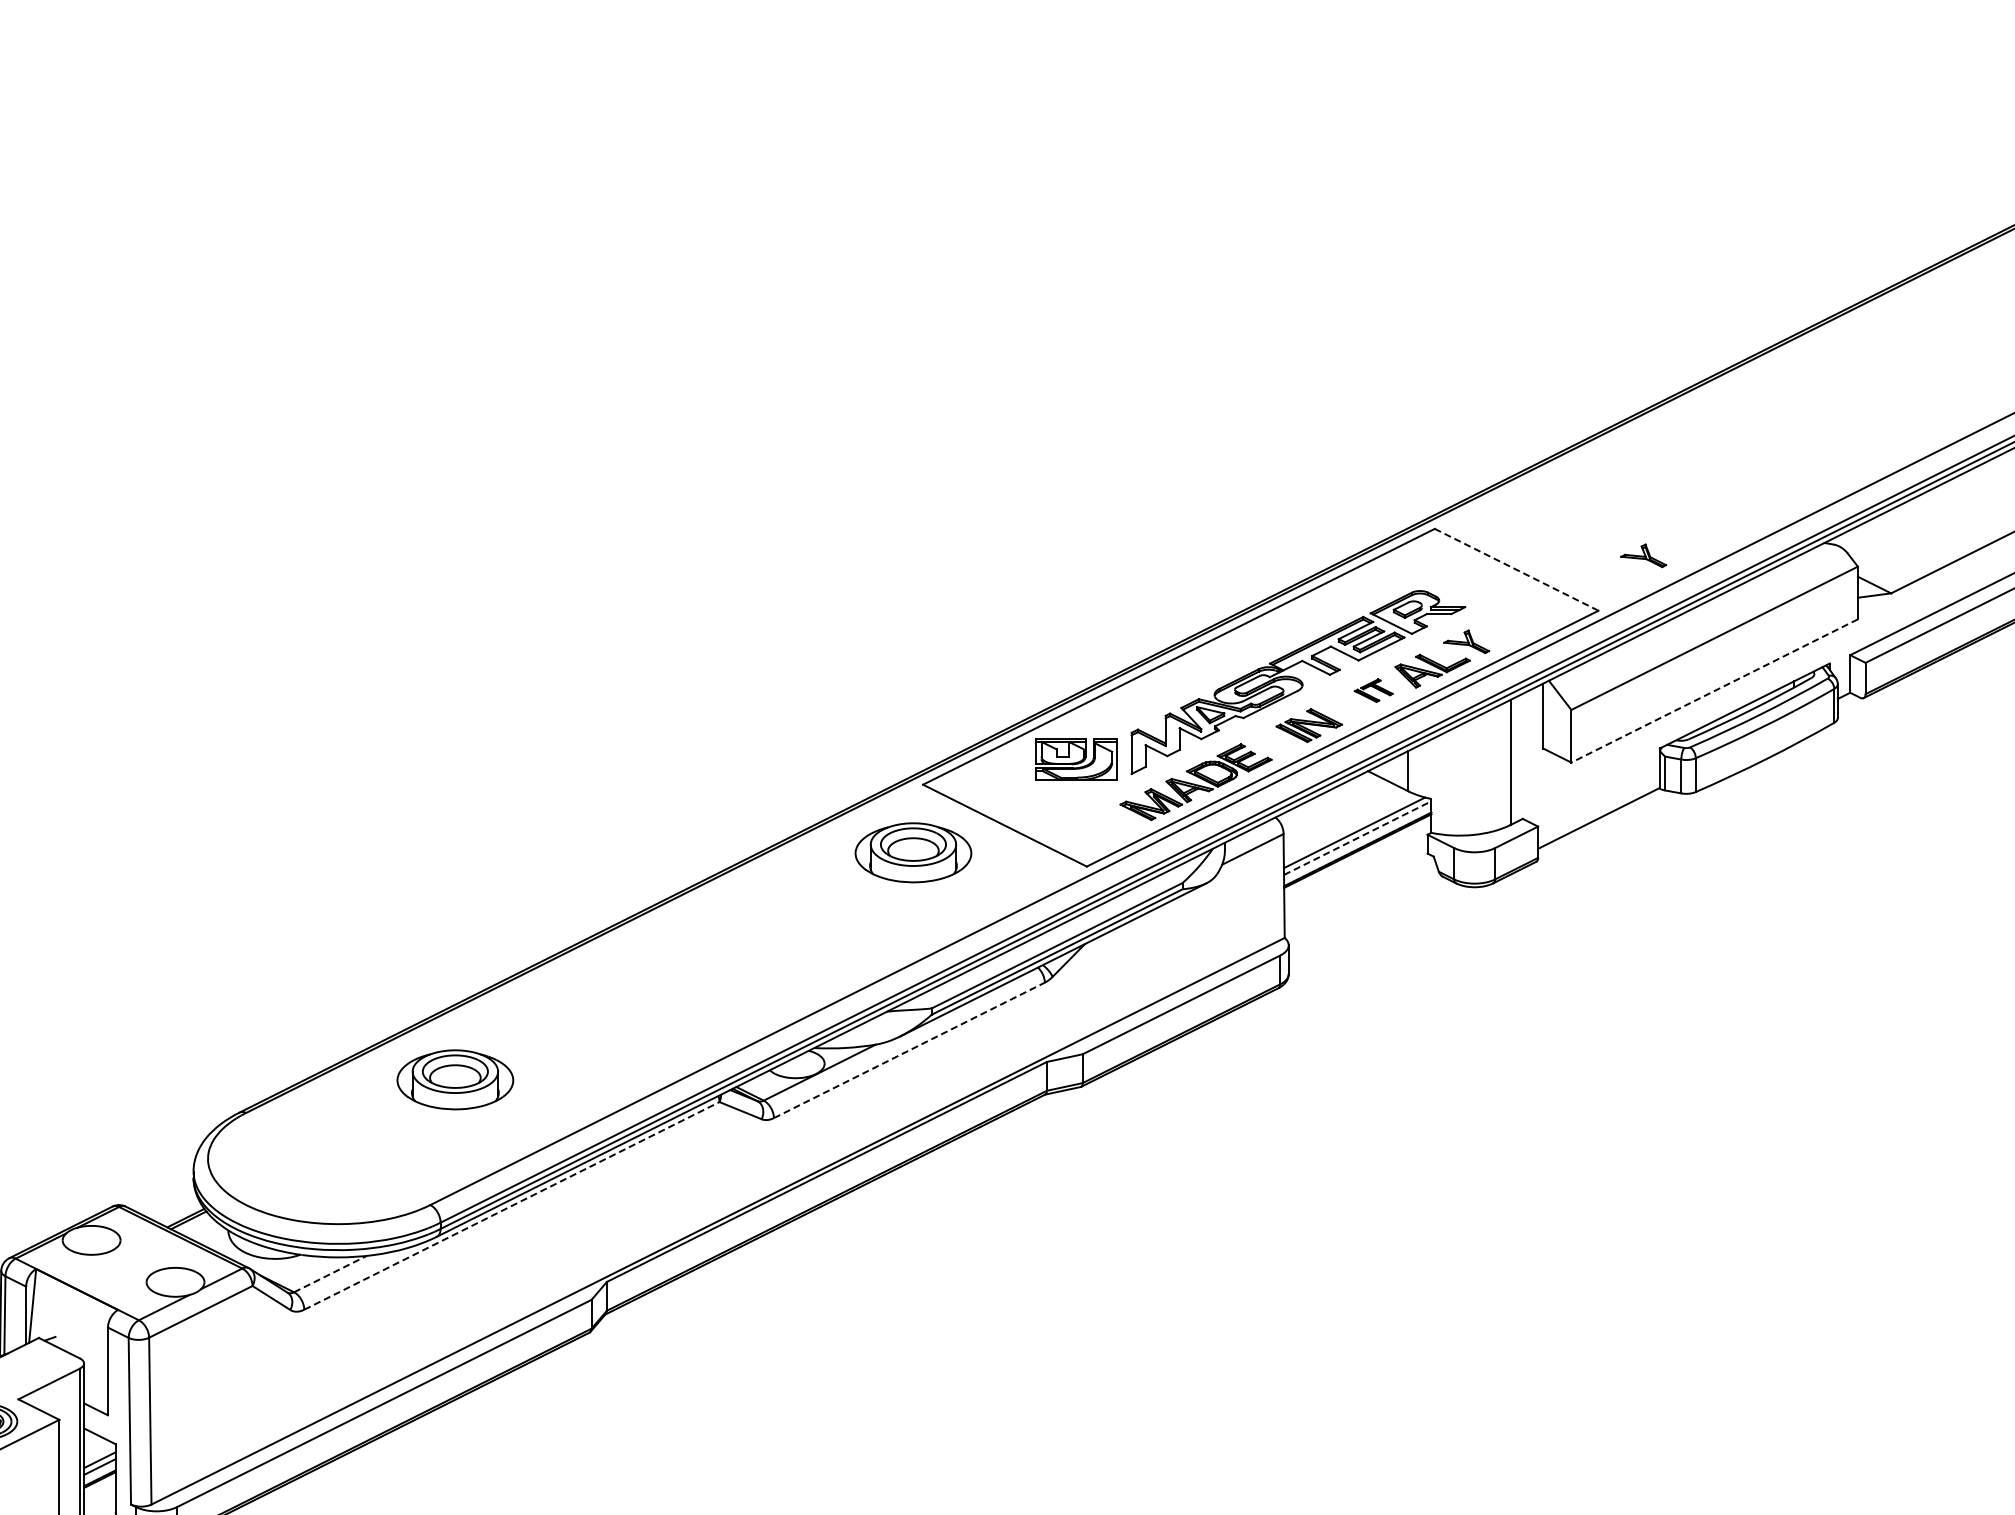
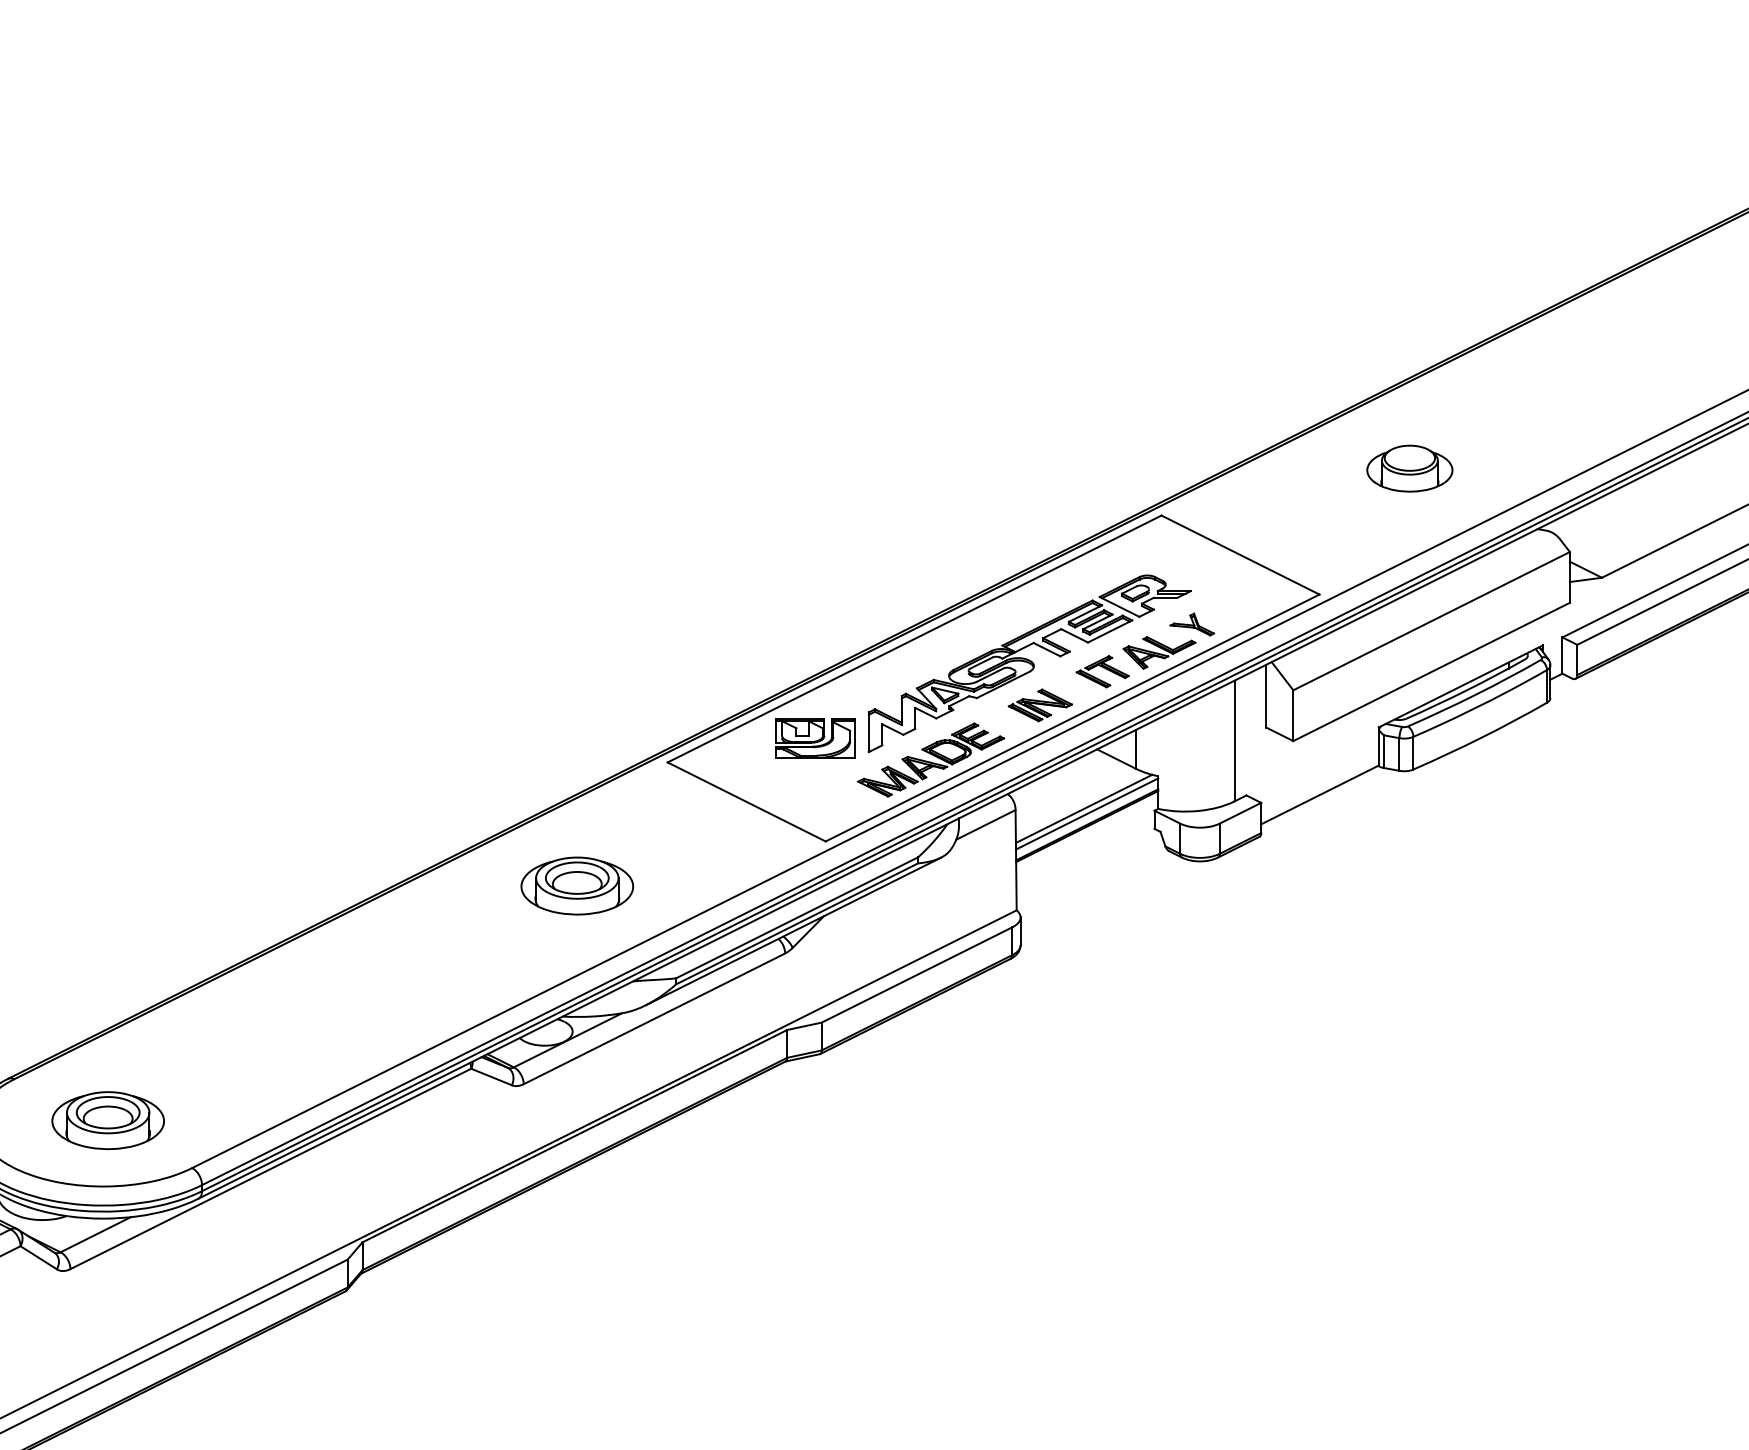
part: (1692, 480) -> (1410, 468), added
part: (1643, 555) -> (1362, 541), removed
line: (1516, 569) -> (1240, 554), dashed -> solid
part: (1373, 690) -> (1102, 671), size x1.43
line: (1714, 691) -> (1431, 672), dashed -> solid
line: (1358, 837) -> (1087, 813), dashed -> solid
part: (913, 852) -> (577, 885), moved
line: (909, 1050) -> (654, 1018), dashed -> solid
part: (455, 1079) -> (108, 1120), moved
line: (512, 1205) -> (271, 1168), dashed -> solid
line: (330, 1274) -> (95, 1235), dashed -> solid

